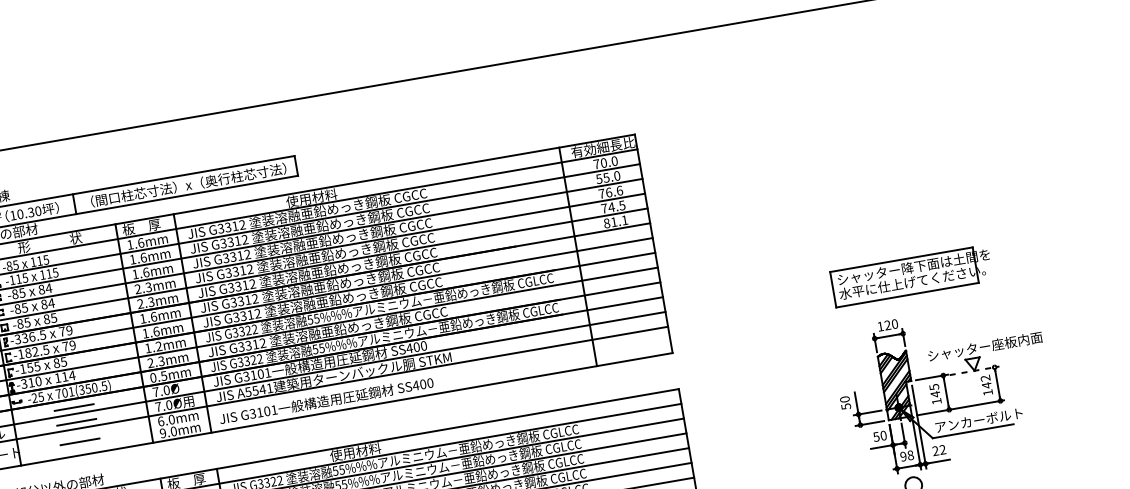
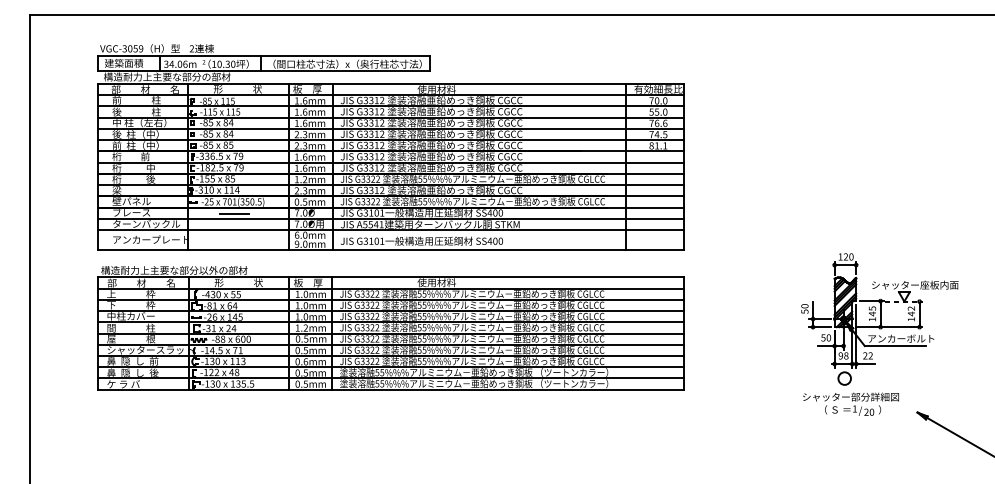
part: (911, 276) -> (869, 223), removed
line: (76, 422) -> (234, 225), removed
line: (79, 441) -> (234, 239), removed

